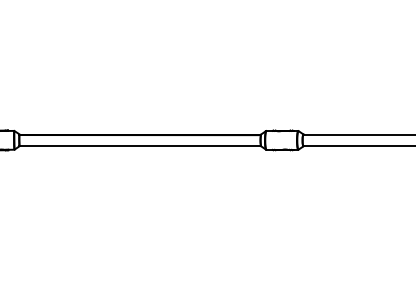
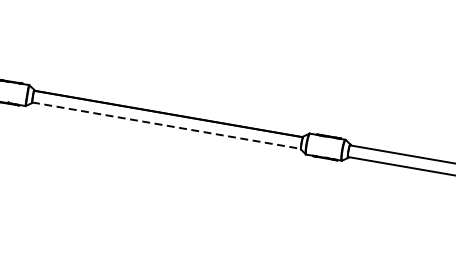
line: (140, 145) -> (166, 125), solid -> dashed

